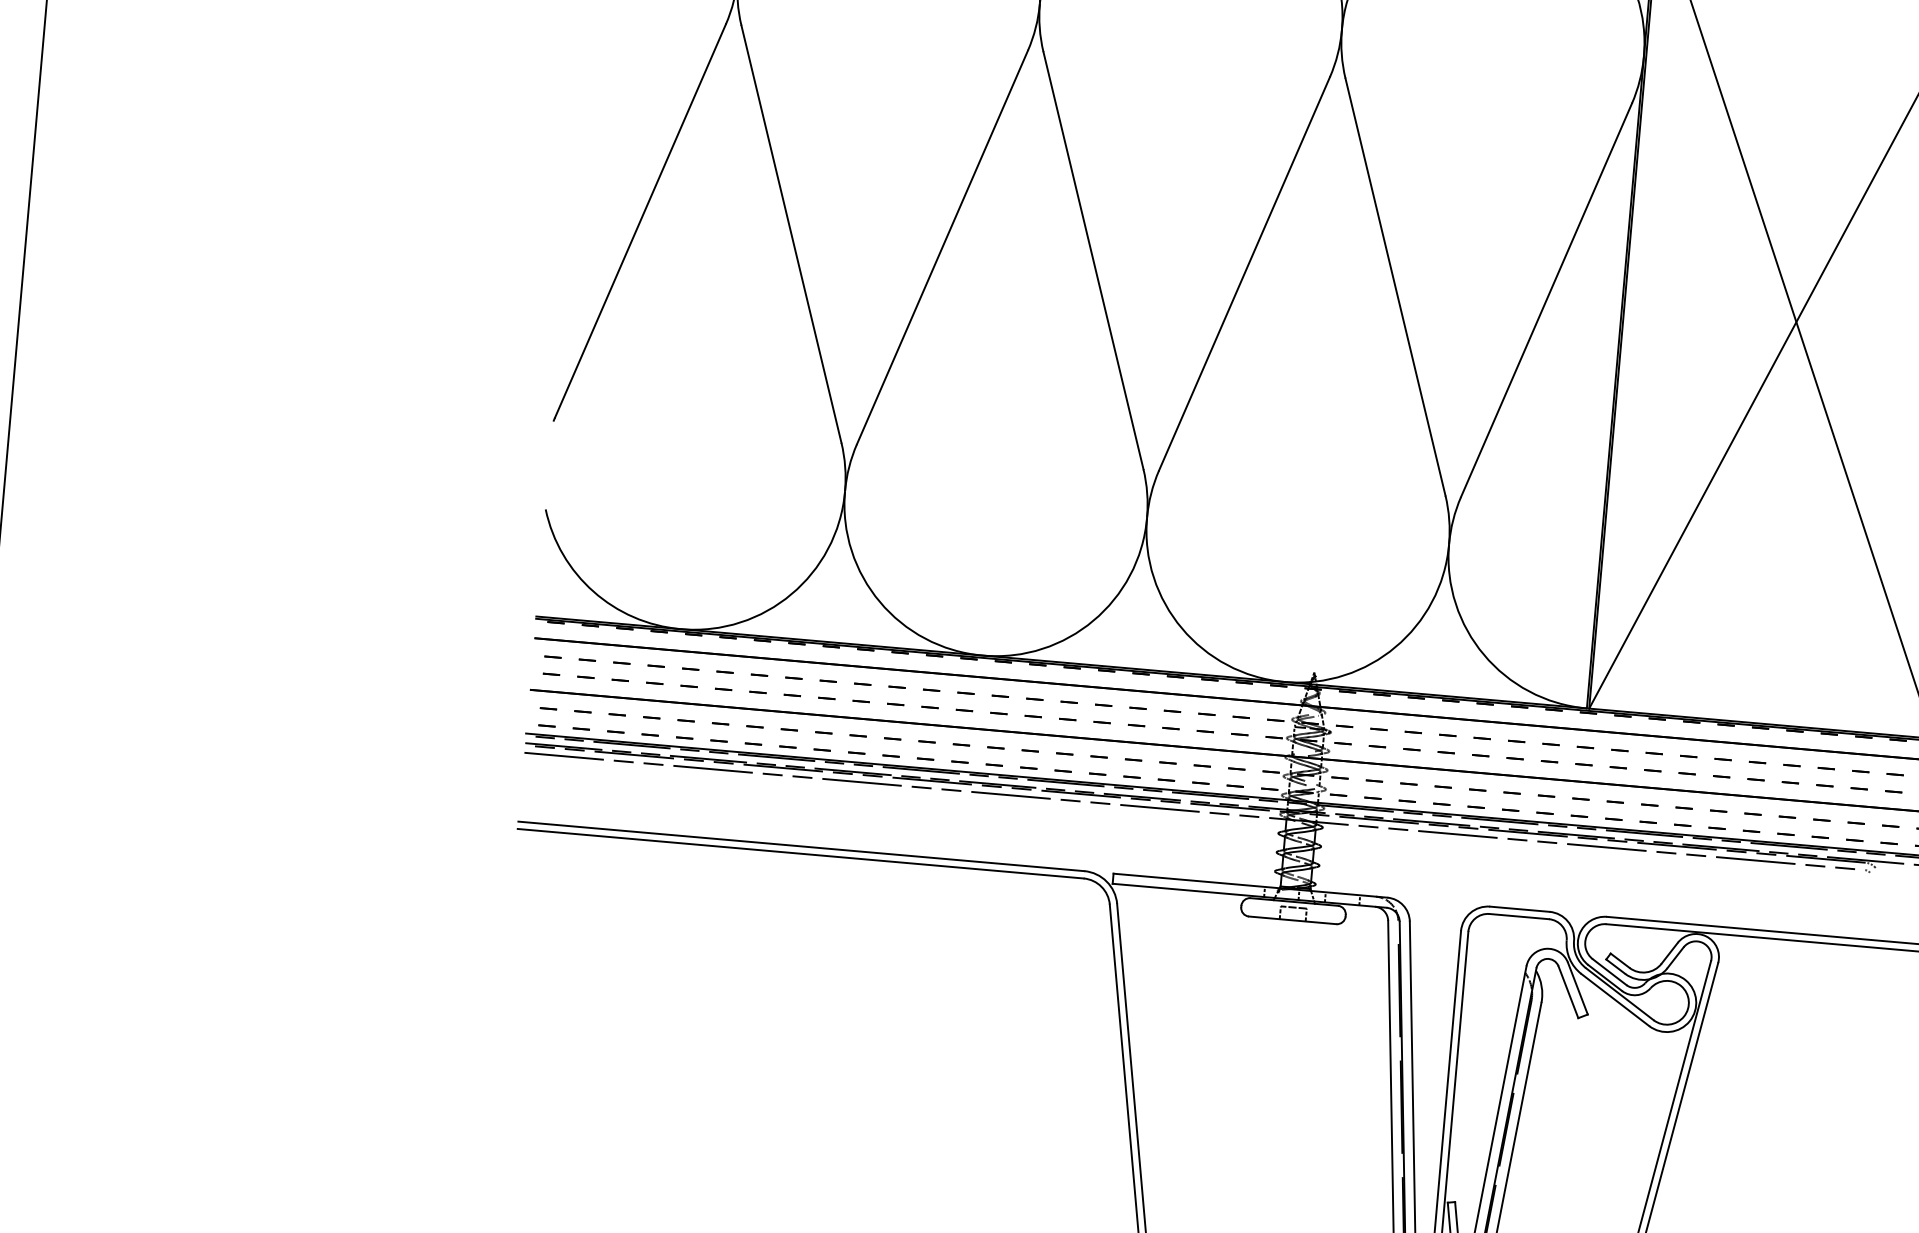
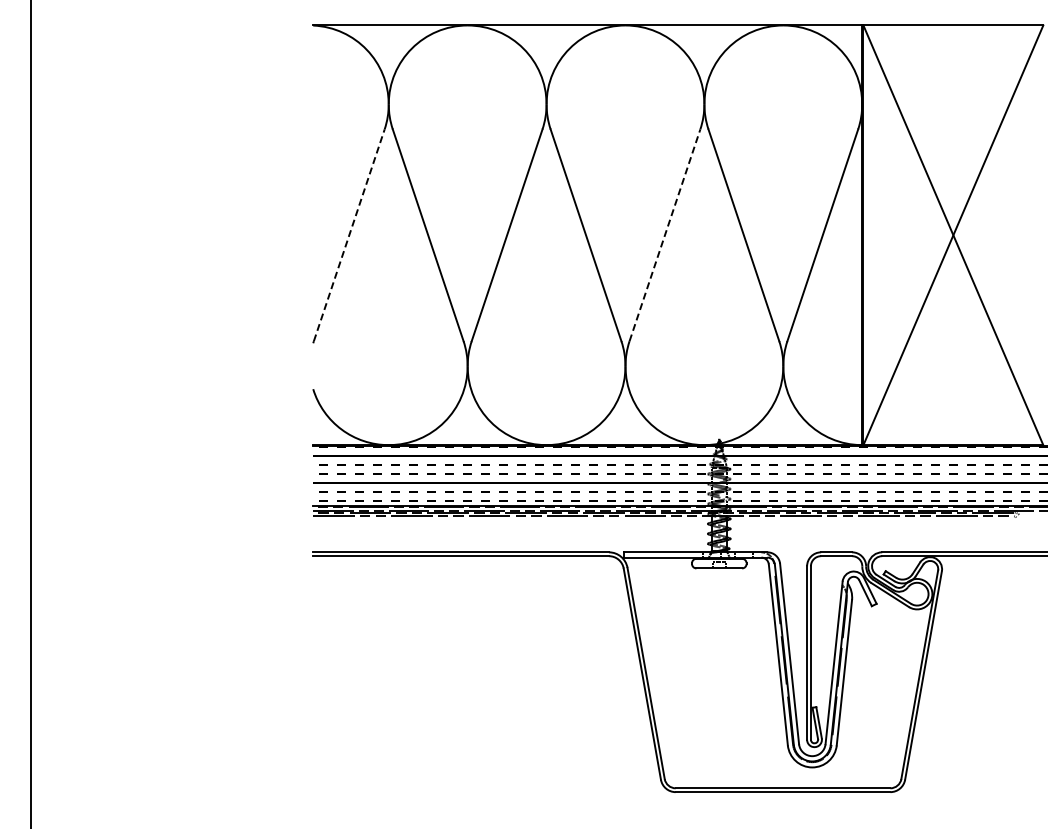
line: (640, 221) -> (349, 235), solid -> dashed
line: (1243, 274) -> (664, 235), solid -> dashed

